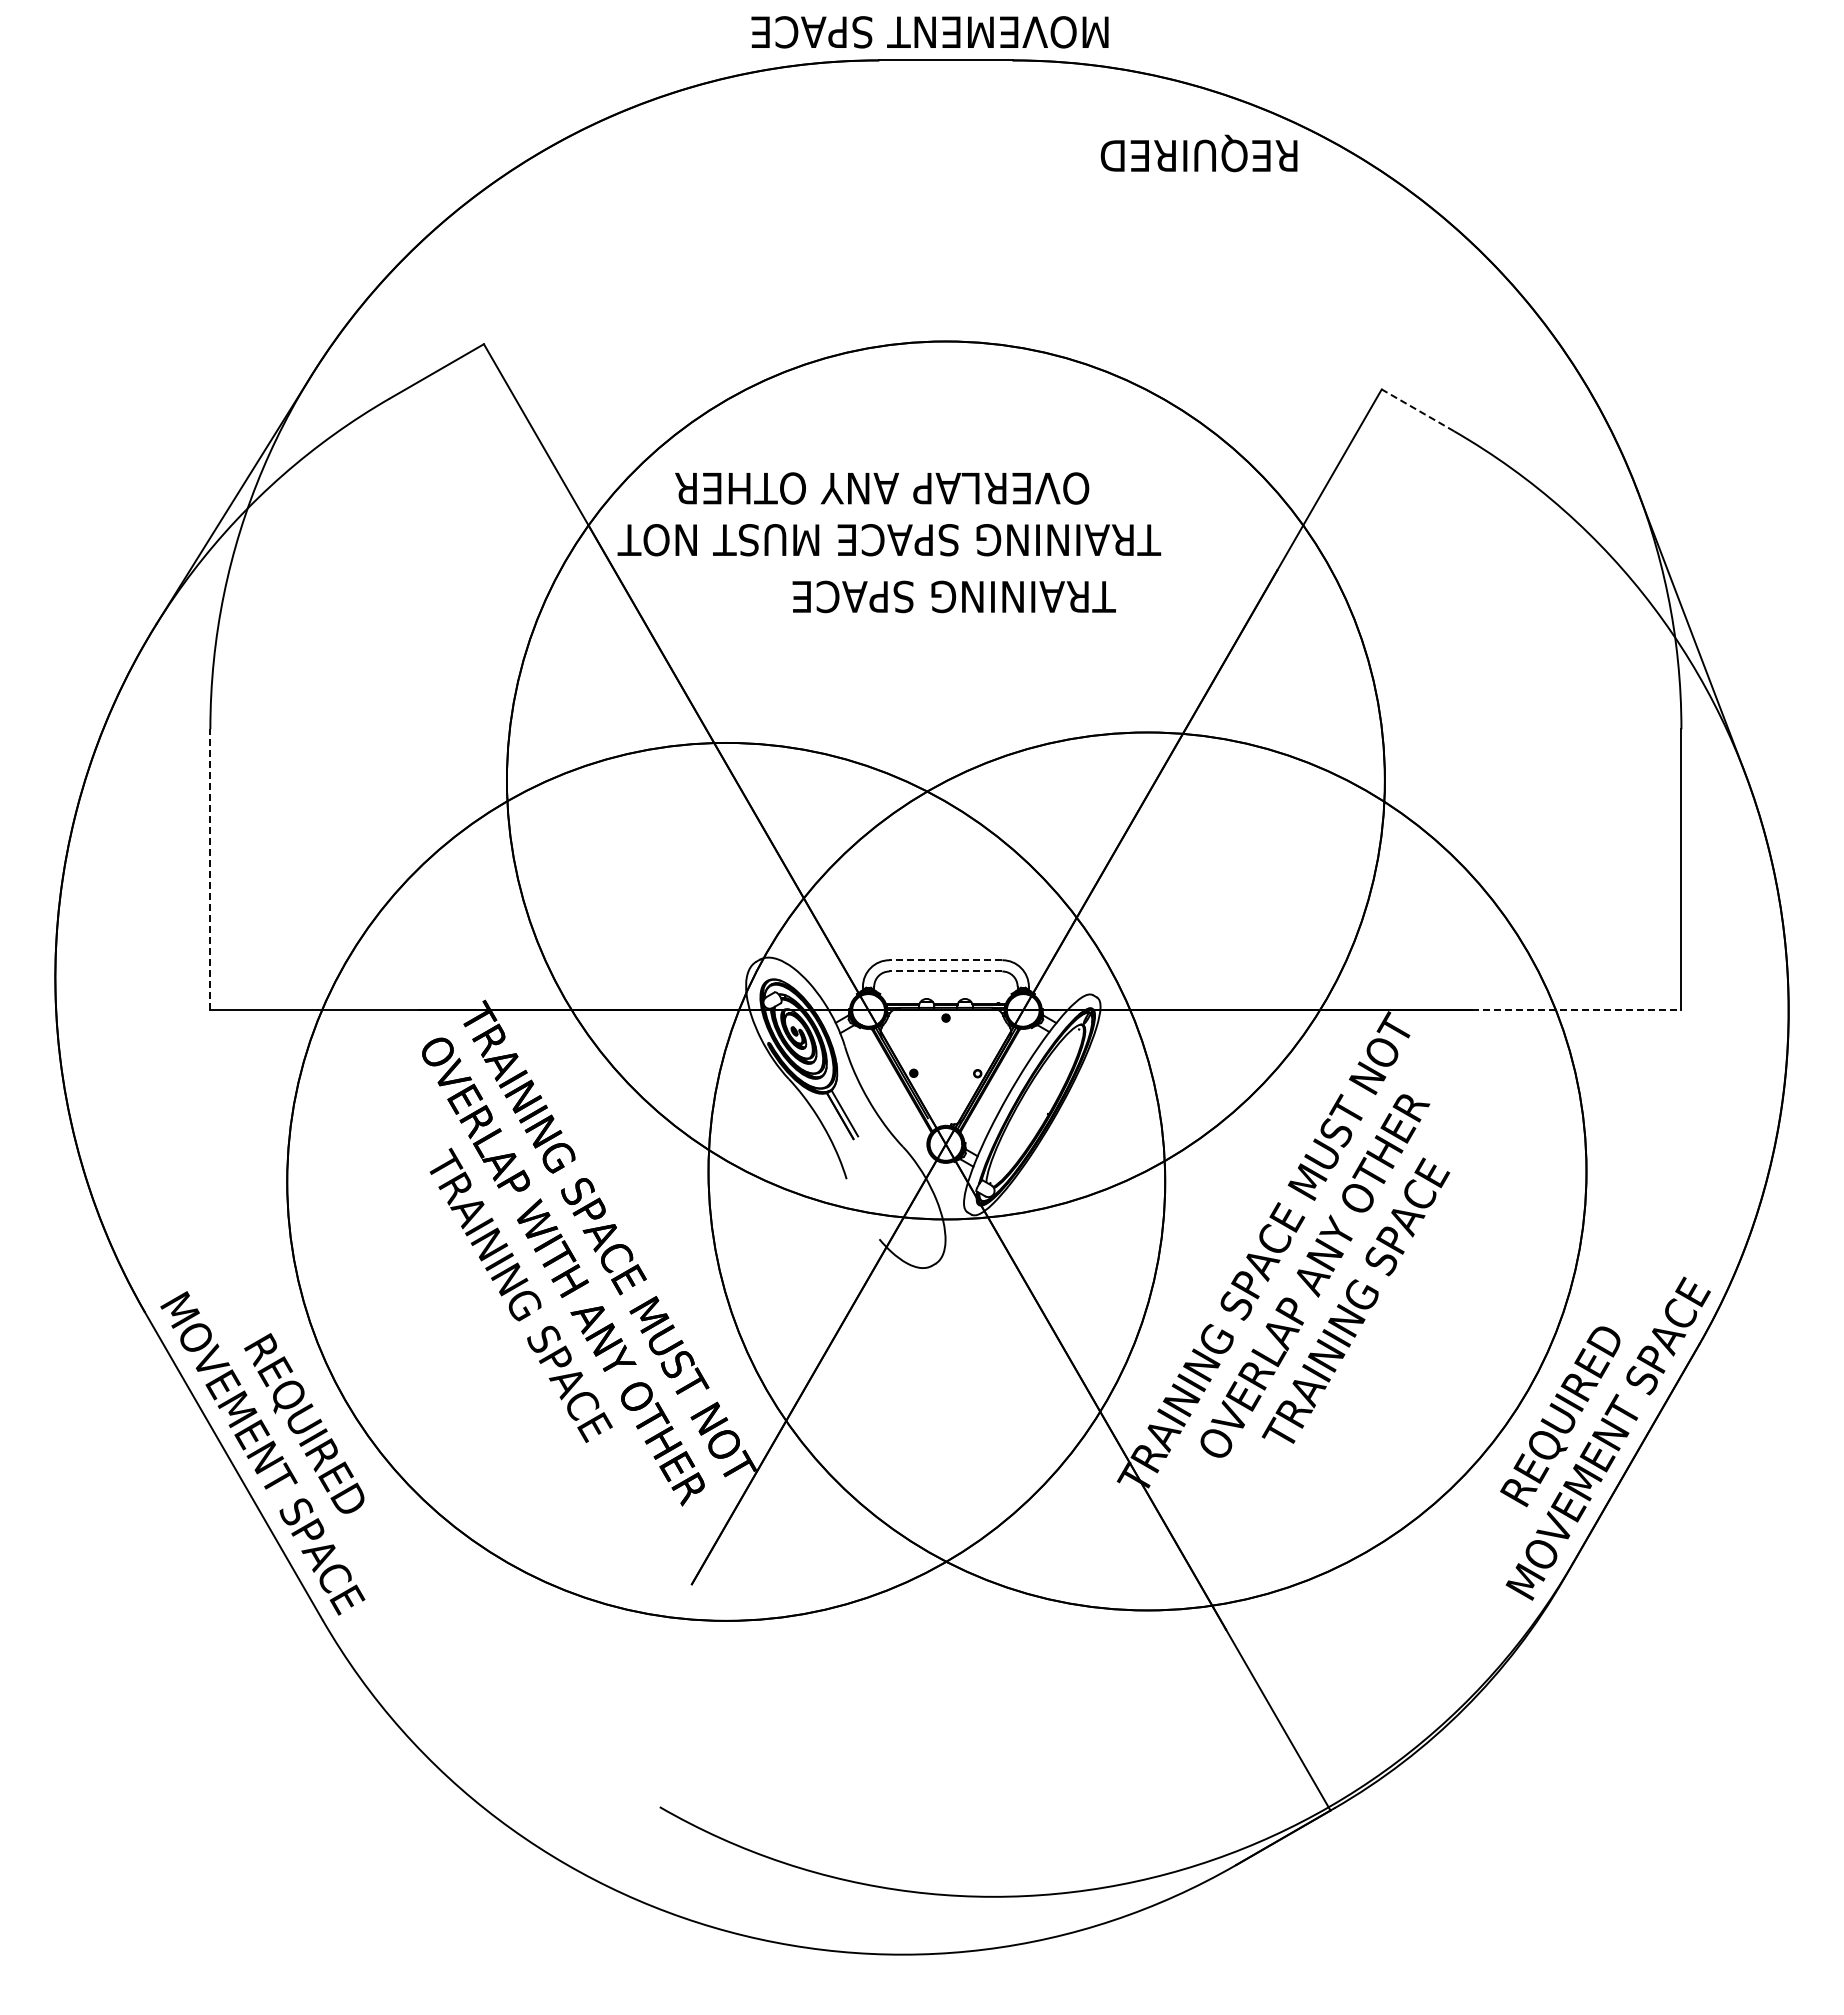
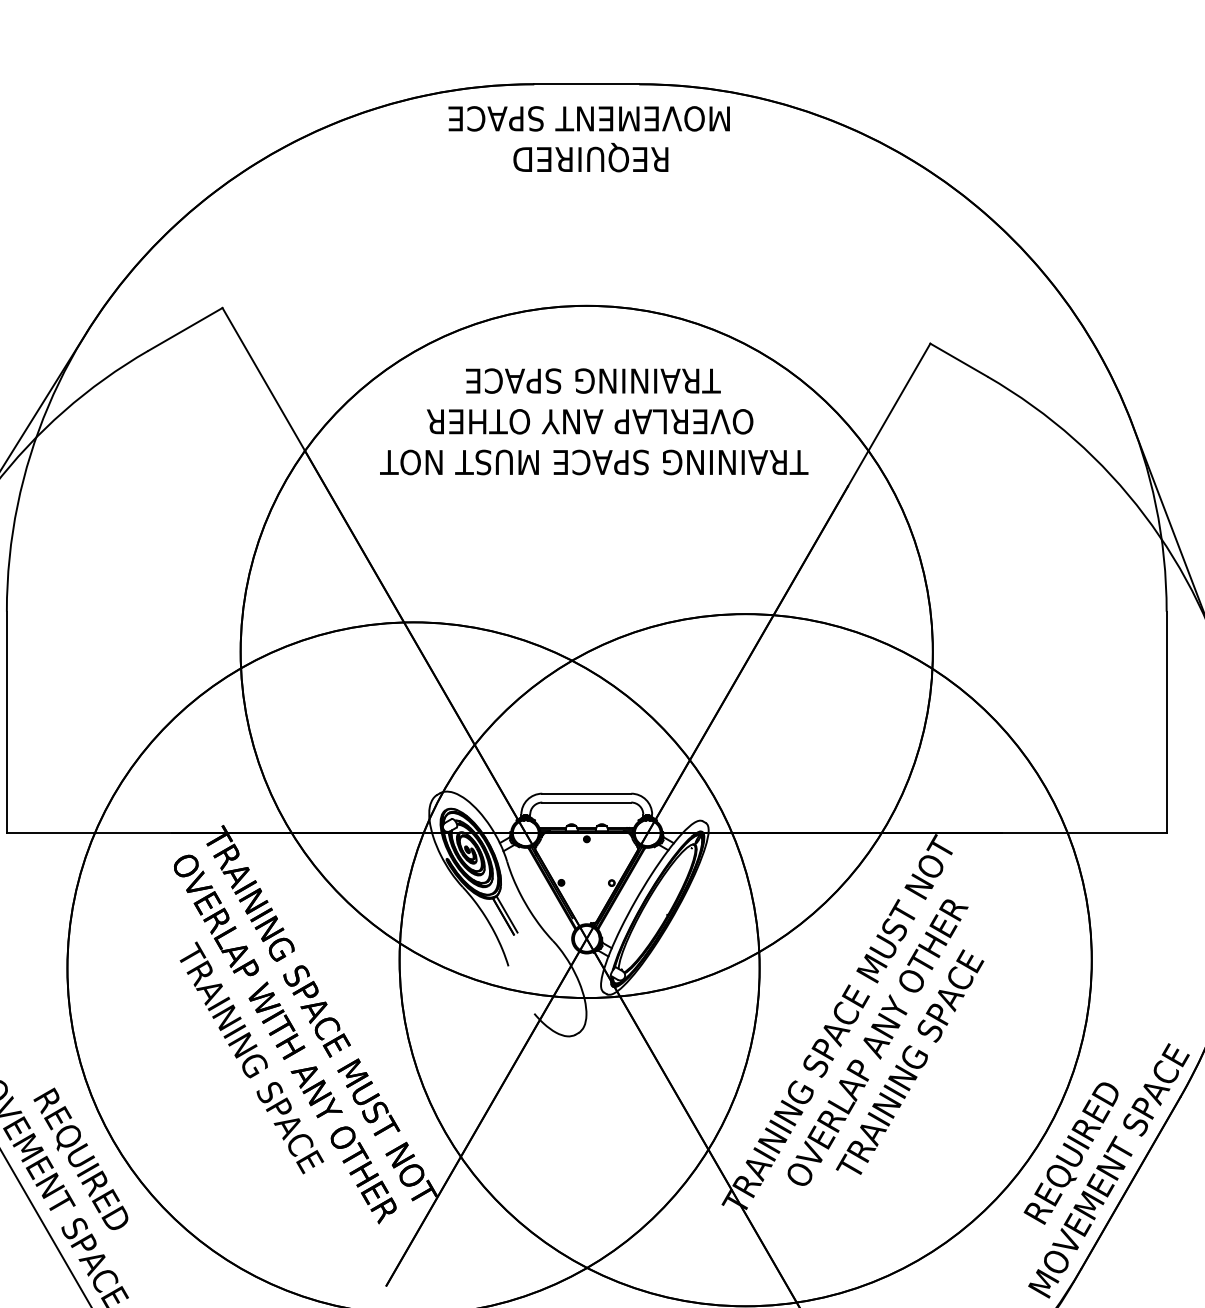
text: (929, 32) -> (588, 119), moved
text: (1198, 153) -> (590, 157), moved
line: (1417, 410) -> (958, 360), dashed -> solid
text: (882, 488) -> (590, 421), moved
text: (889, 540) -> (594, 462), moved
text: (953, 596) -> (592, 380), moved
line: (210, 869) -> (6, 722), dashed -> solid
line: (945, 960) -> (586, 793), dashed -> solid
line: (945, 971) -> (586, 802), dashed -> solid
line: (1576, 1010) -> (1083, 833), dashed -> solid

